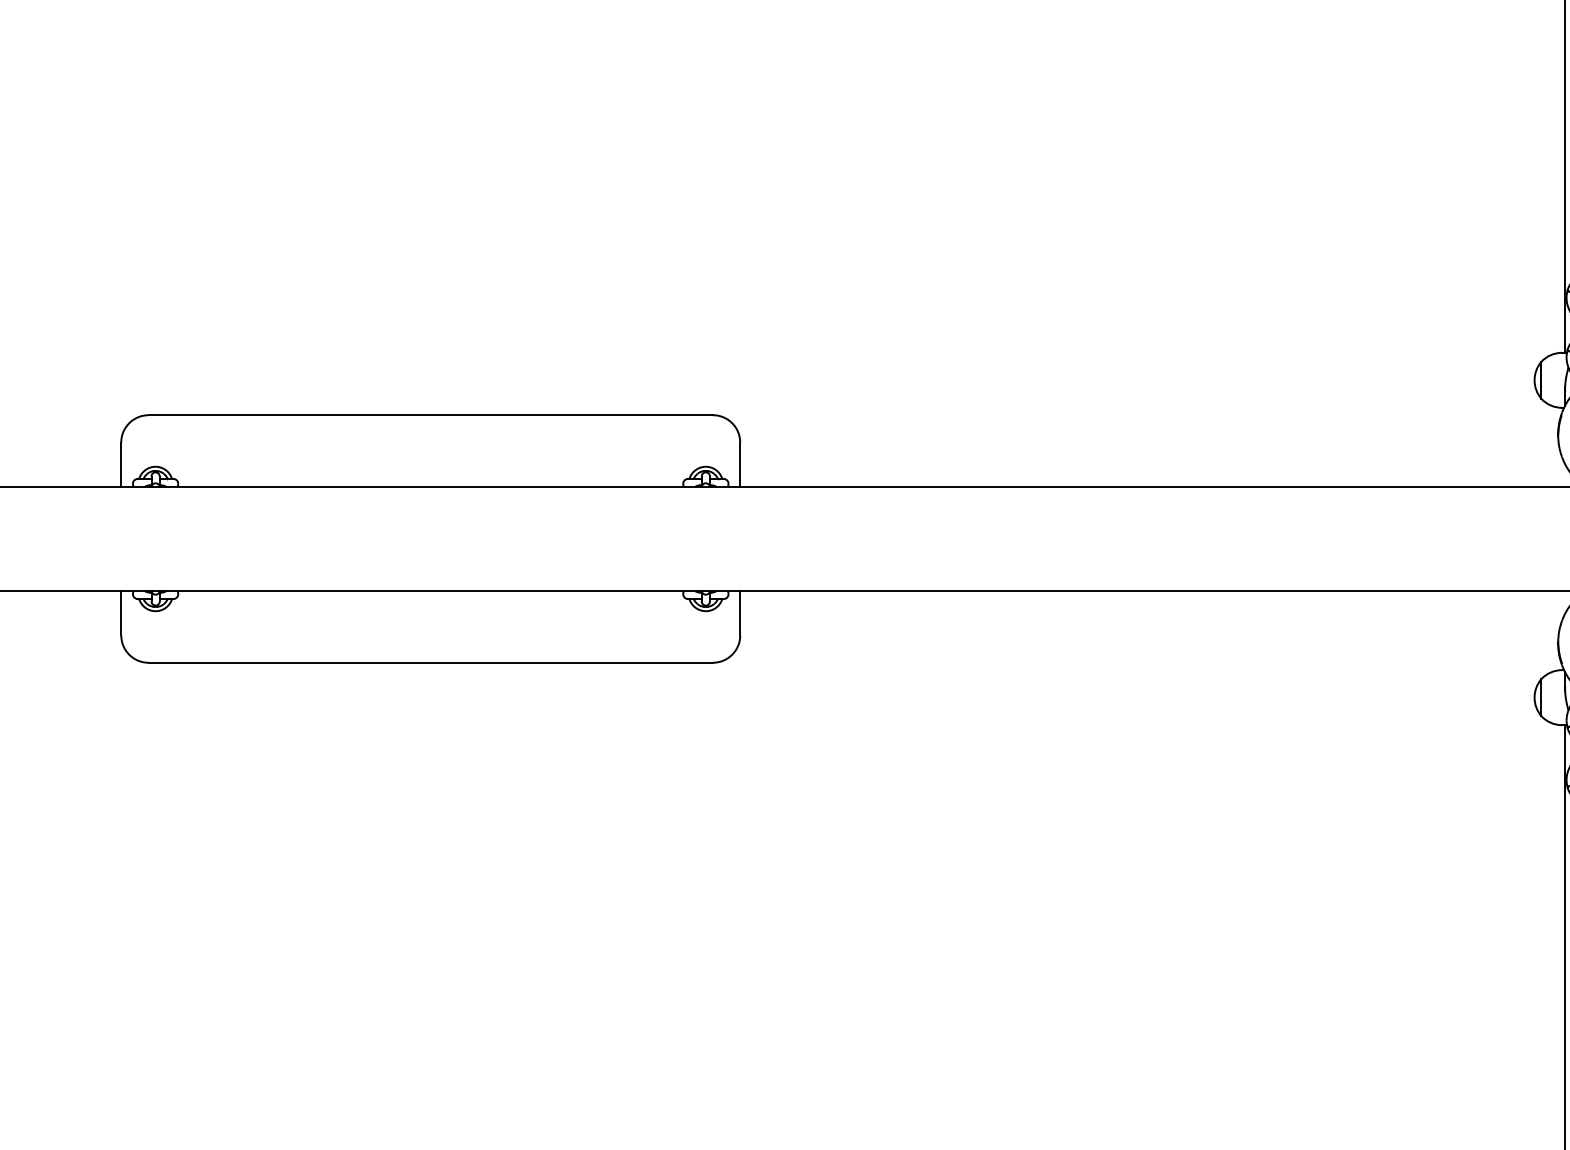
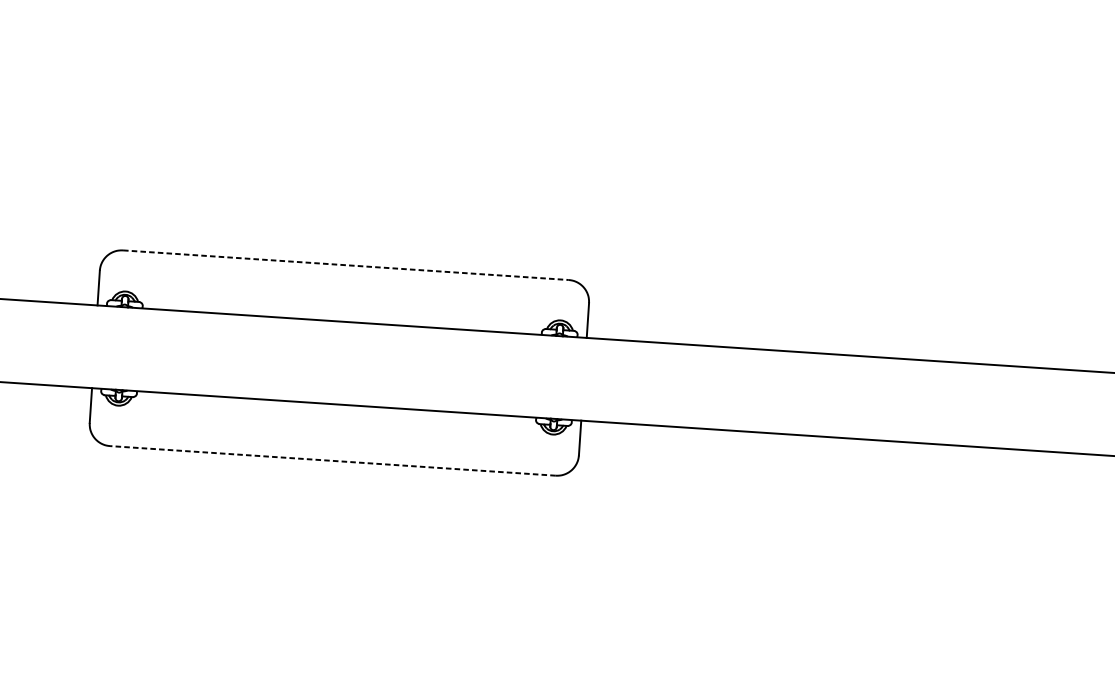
line: (431, 415) -> (346, 265), solid -> dashed
line: (430, 662) -> (332, 460), solid -> dashed

